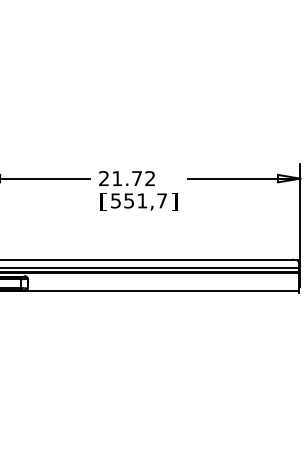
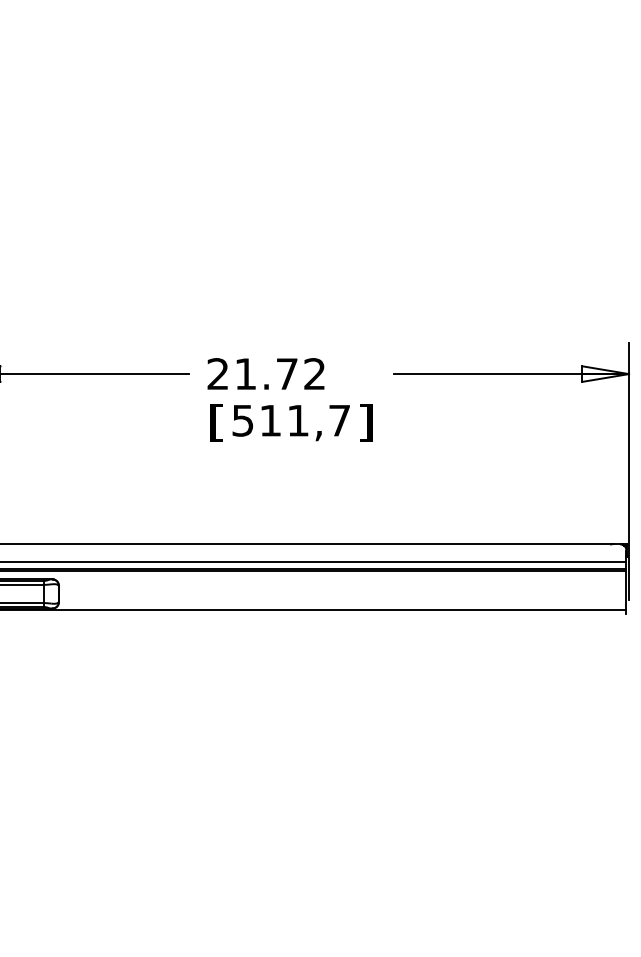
text: (128, 200) -> (269, 419), 551,7 -> 511,7

